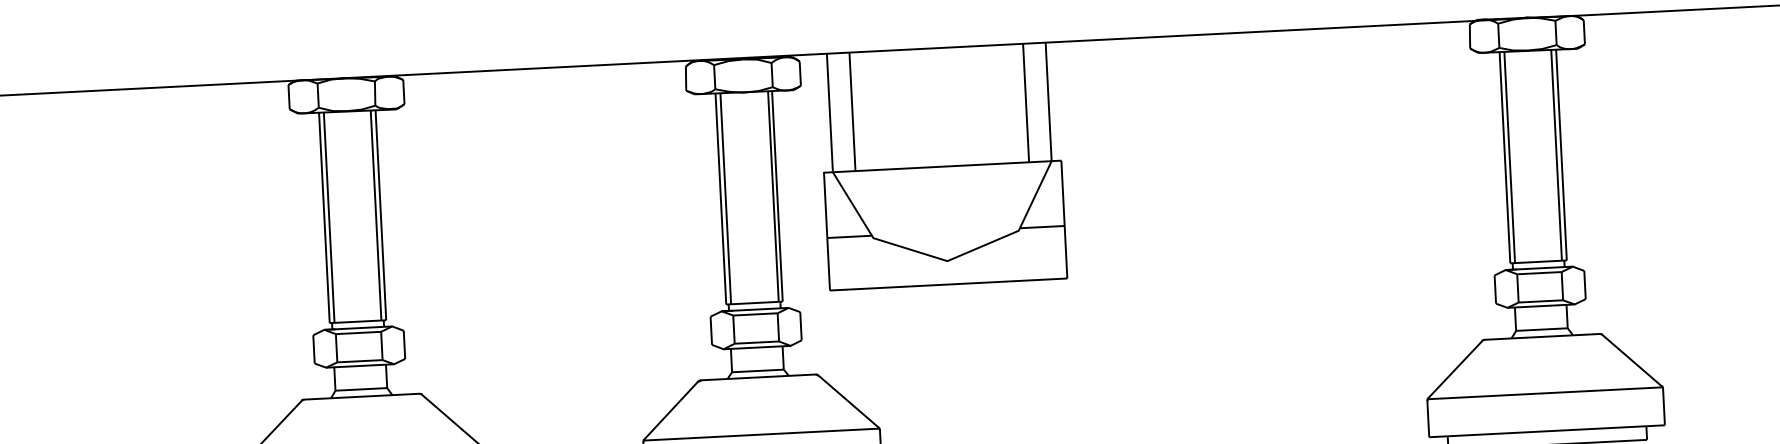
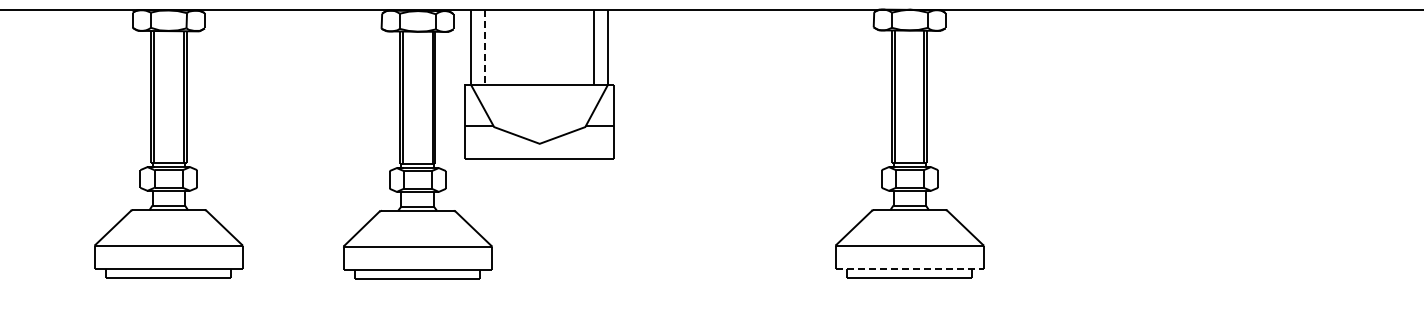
line: (853, 112) -> (485, 47), solid -> dashed
line: (1546, 431) -> (909, 269), solid -> dashed

